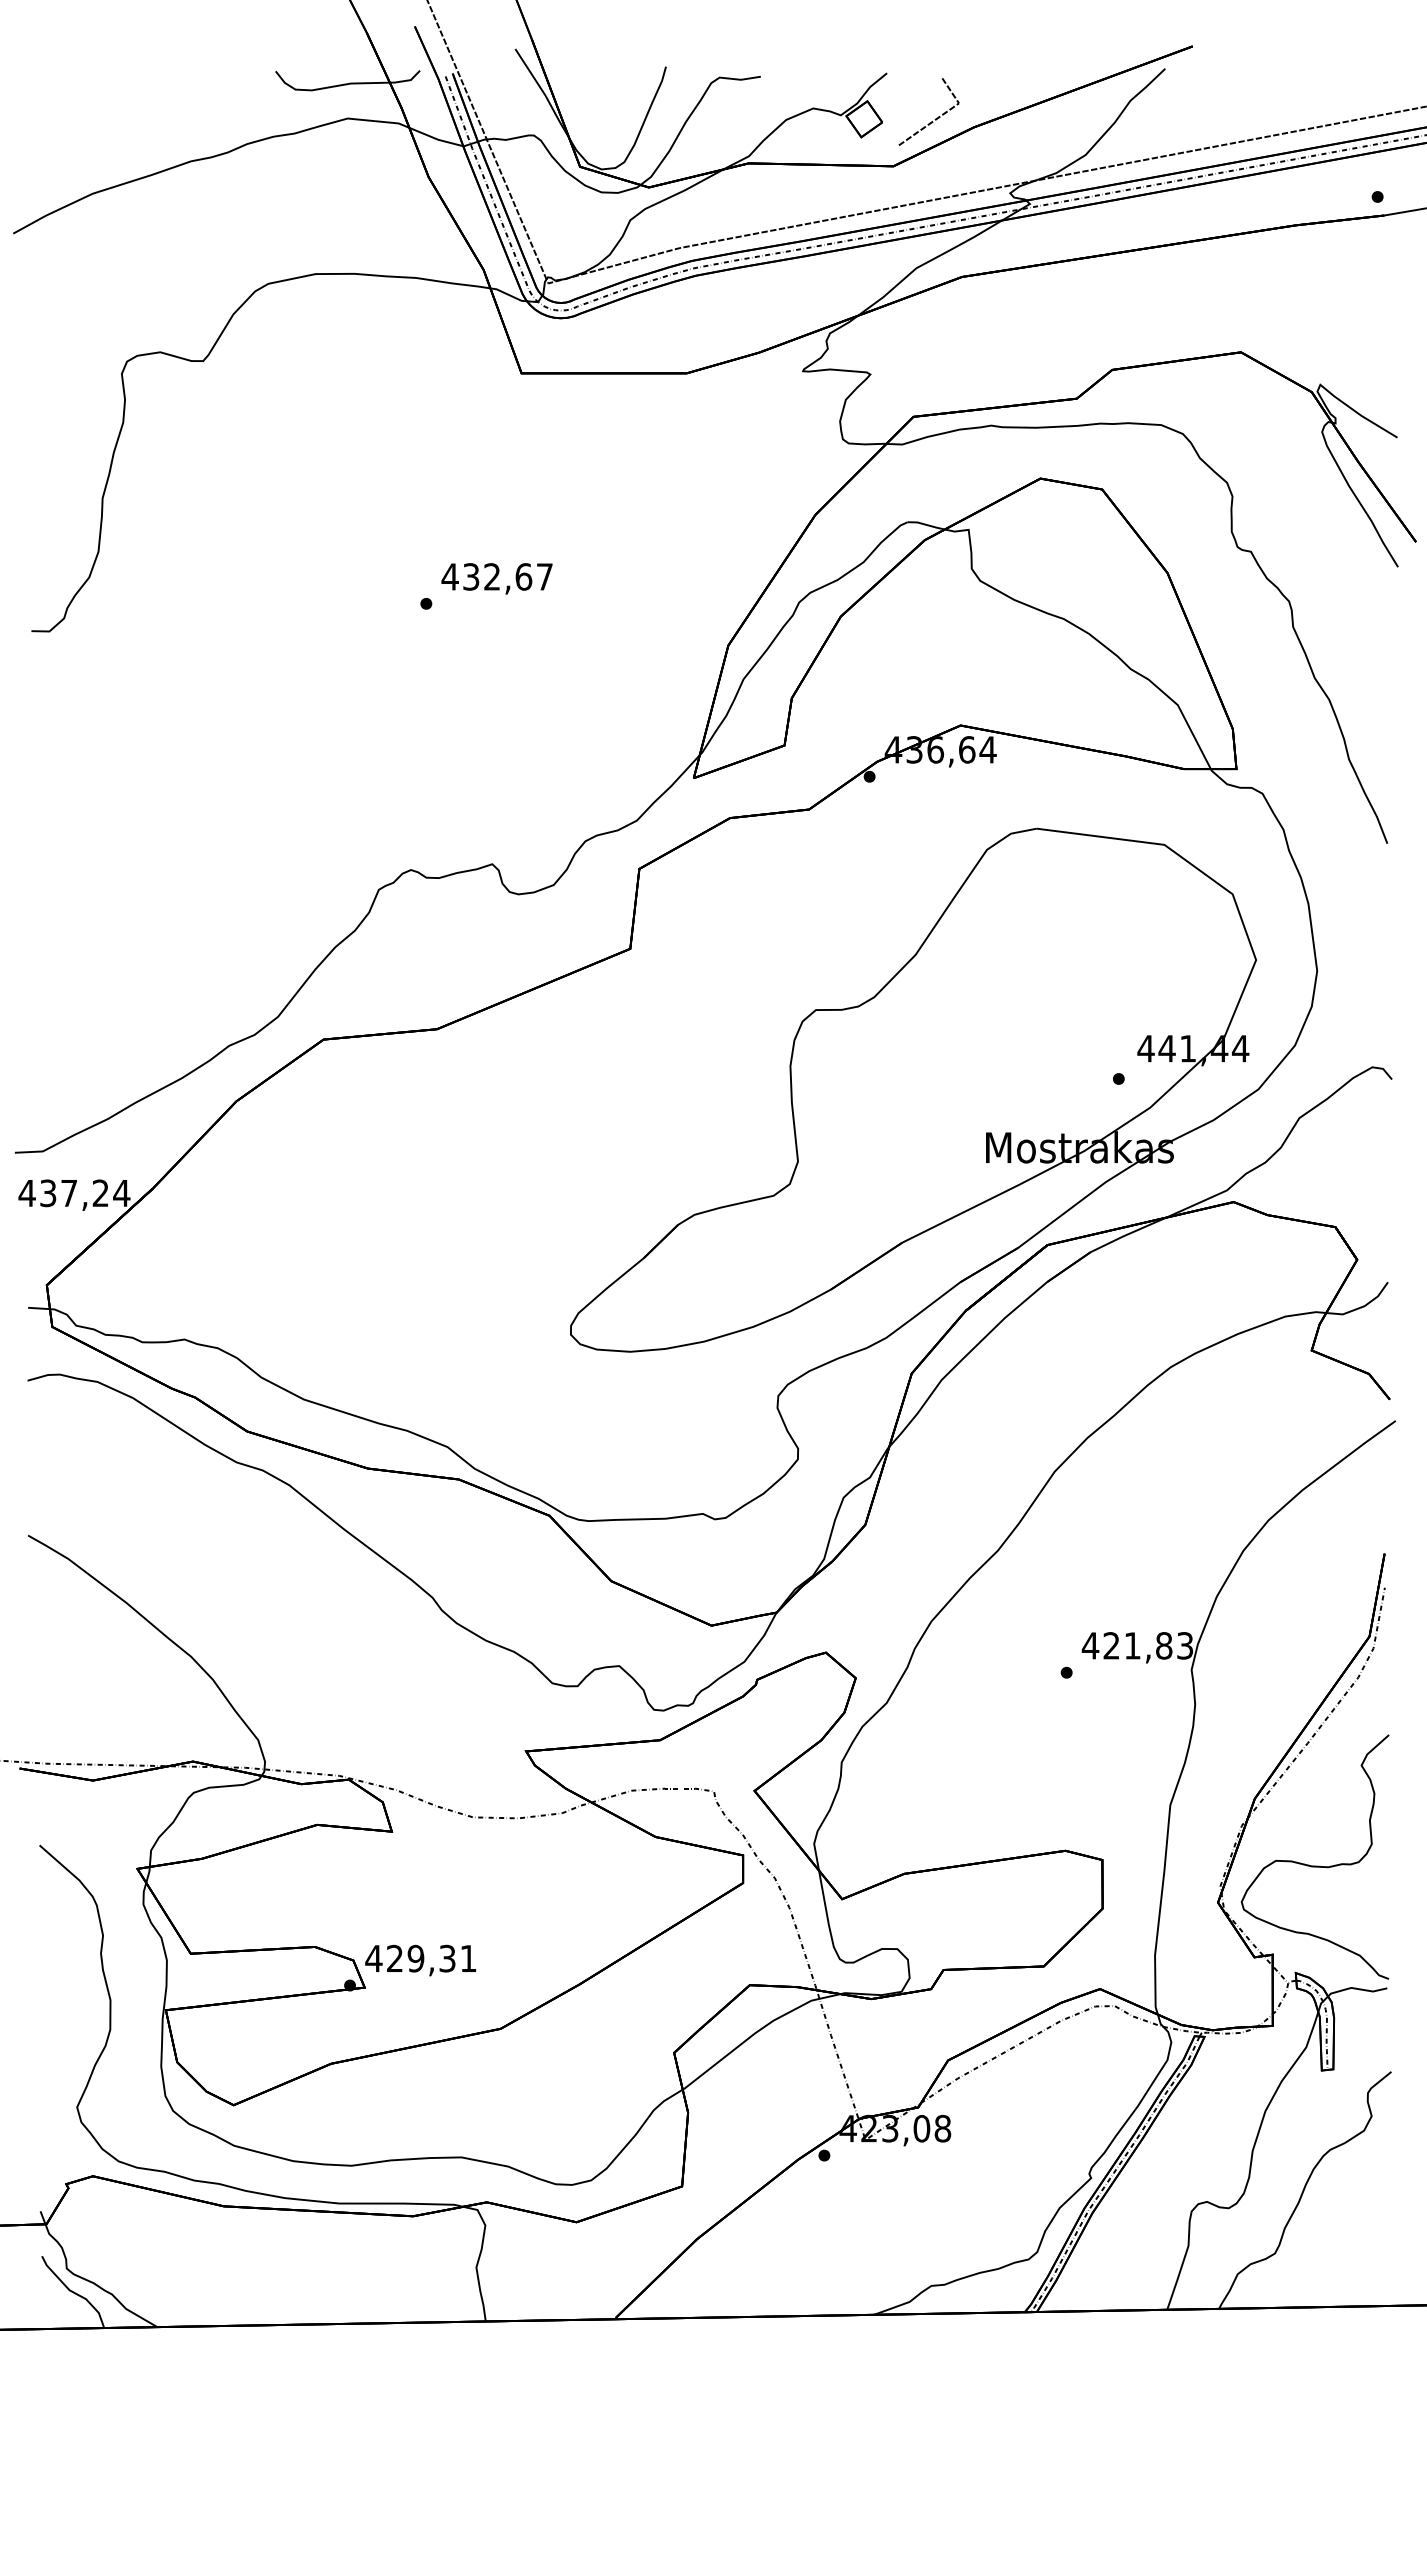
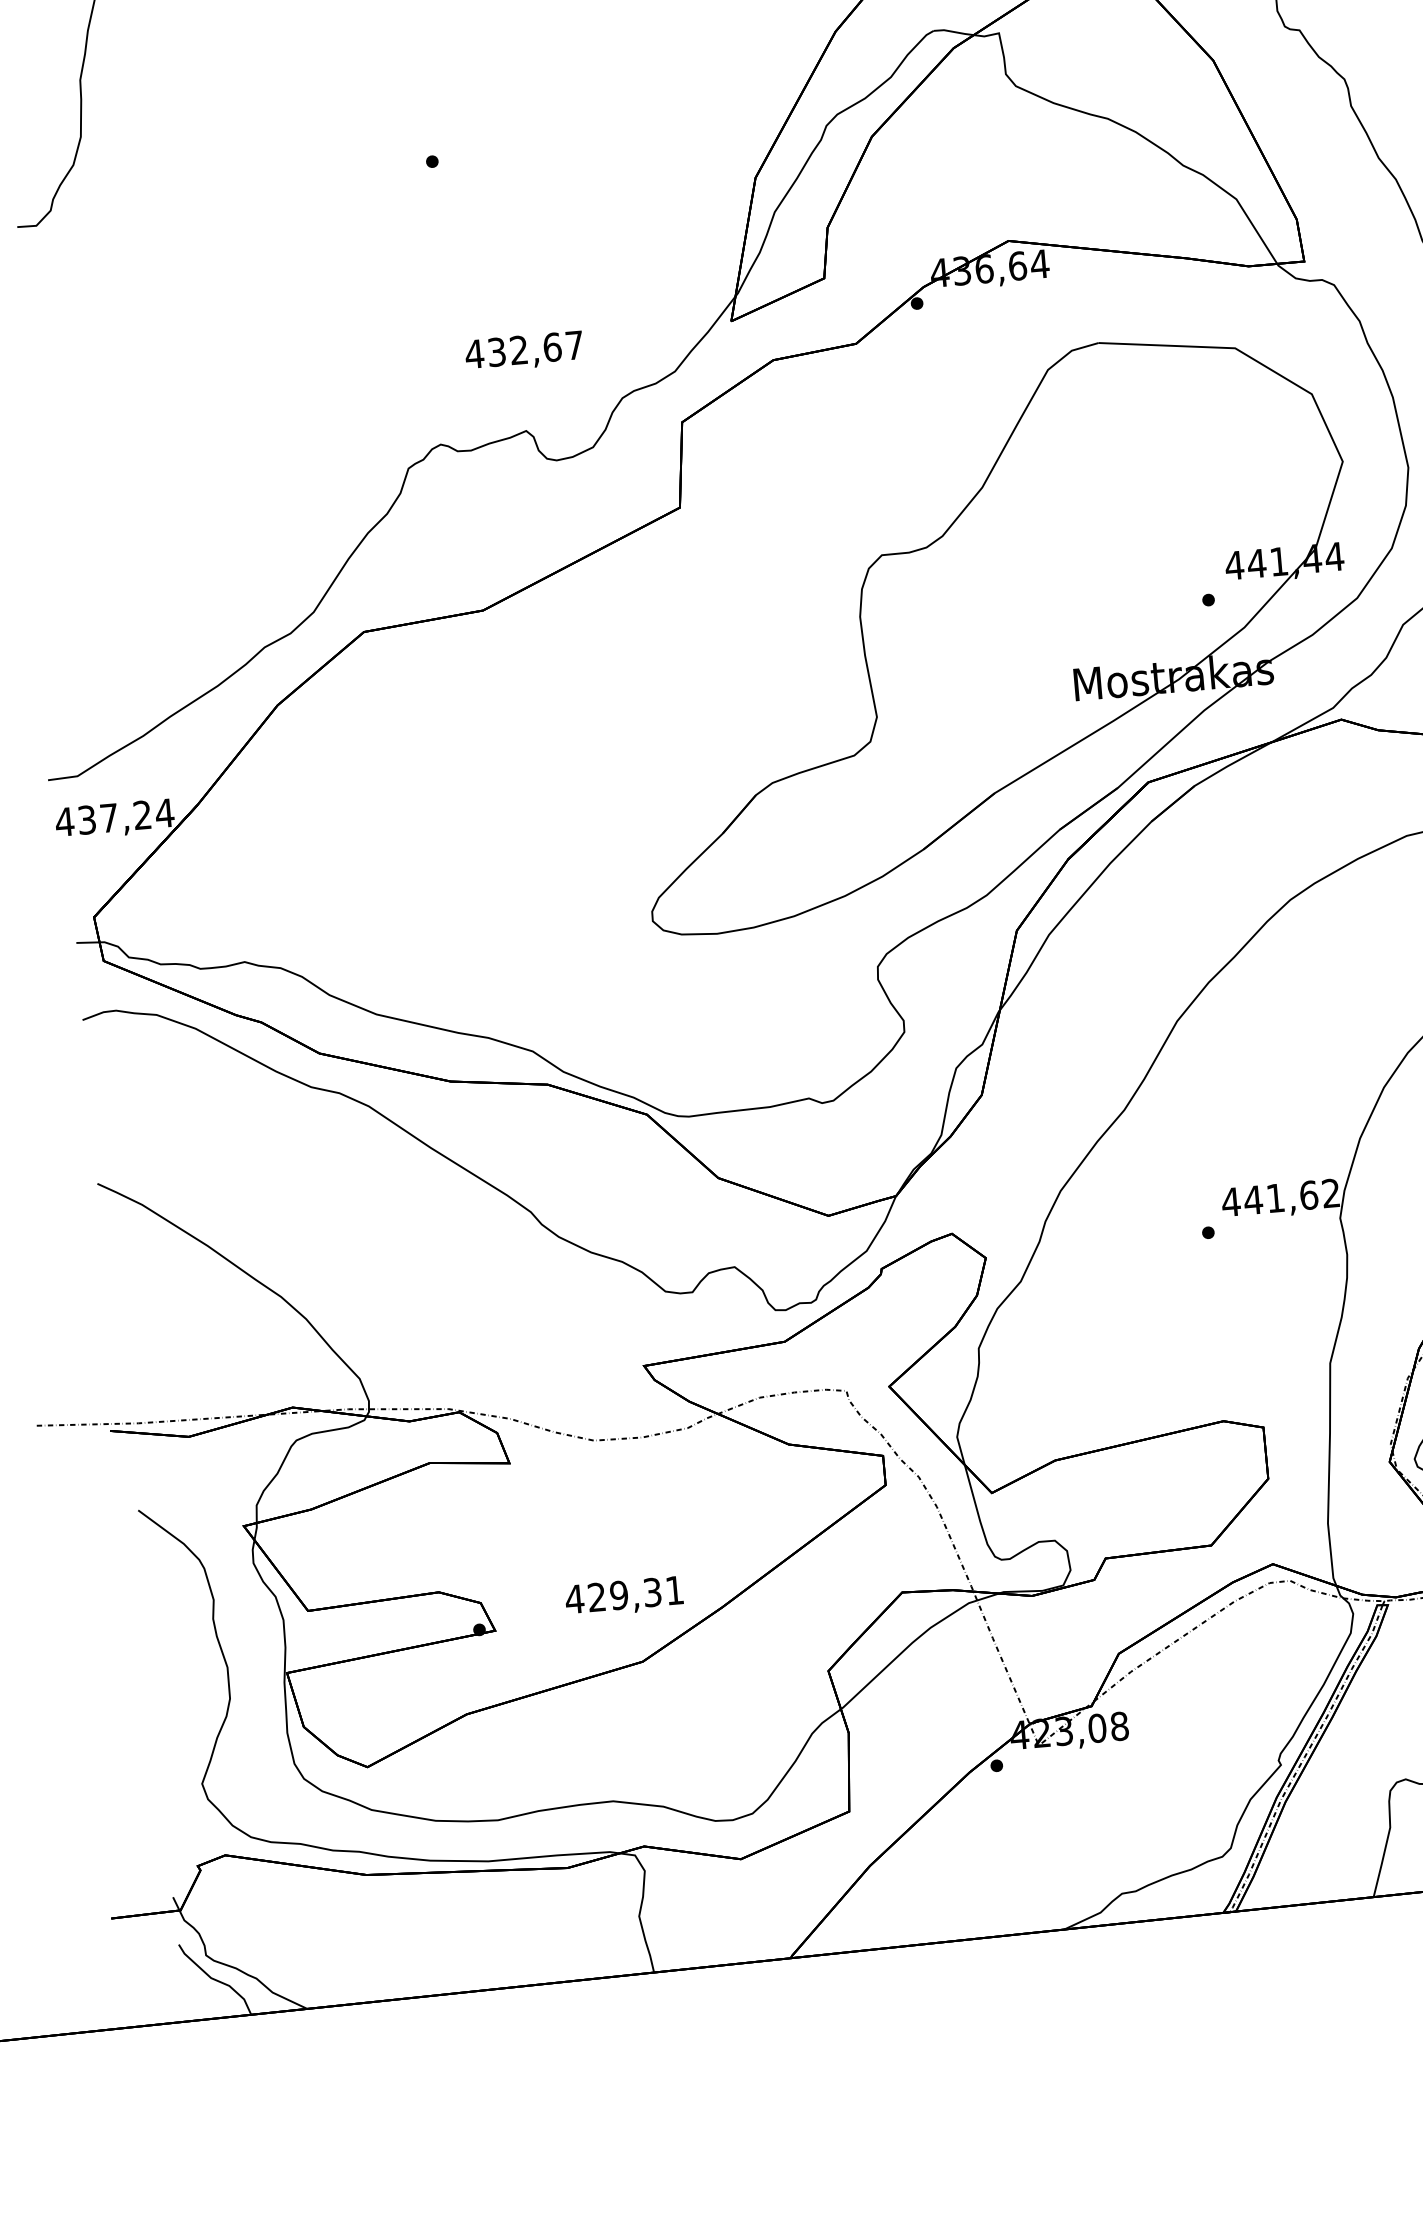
text: (496, 578) -> (523, 351), moved
text: (1147, 1645) -> (1291, 1196), 421,83 -> 441,62
text: (420, 1960) -> (624, 1596), moved

